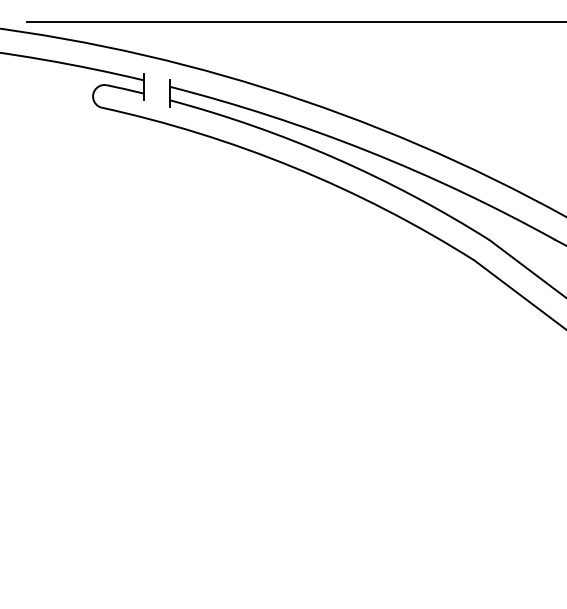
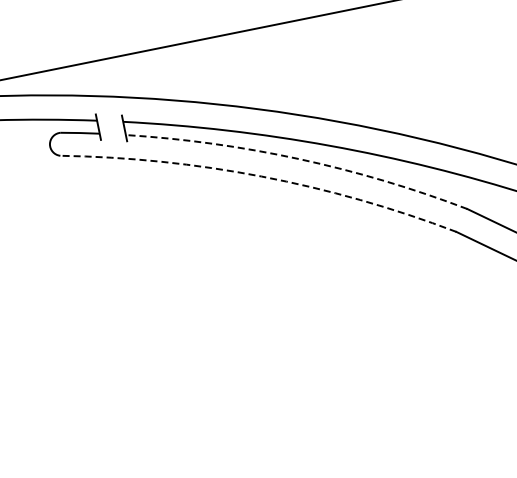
arc: (334, 158) -> (299, 159), solid -> dashed
arc: (294, 167) -> (261, 176), solid -> dashed

